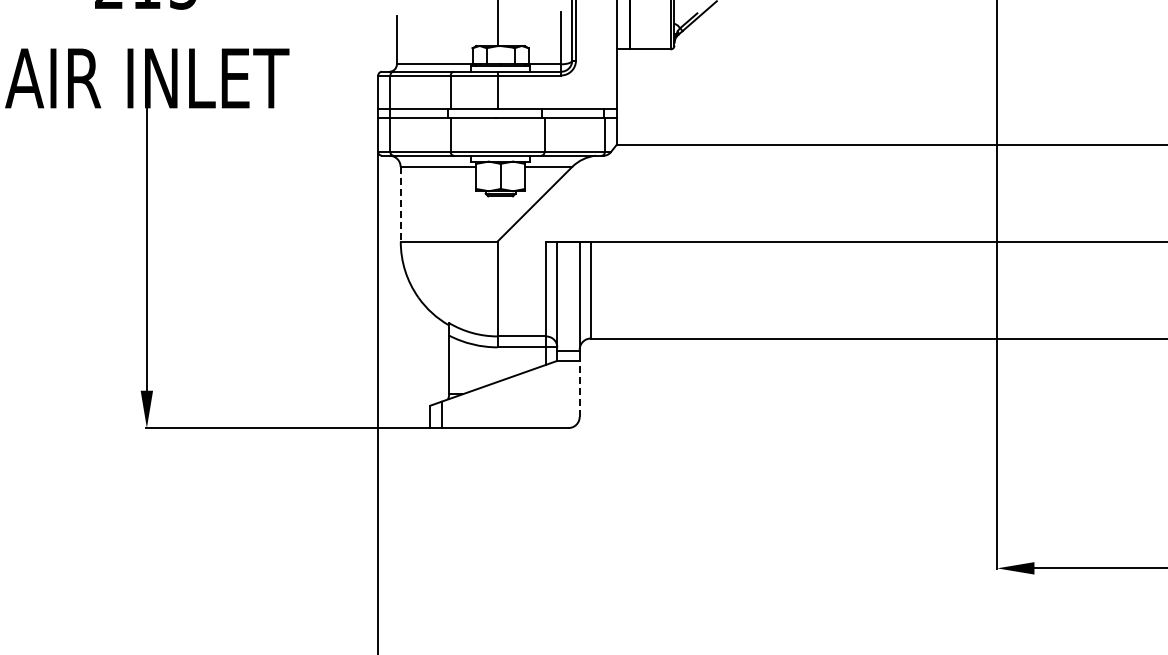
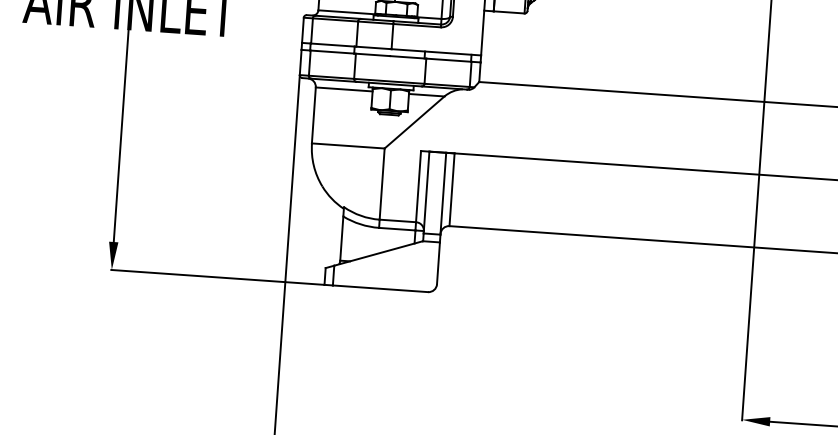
line: (400, 204) -> (313, 115), dashed -> solid
line: (579, 388) -> (438, 263), dashed -> solid

